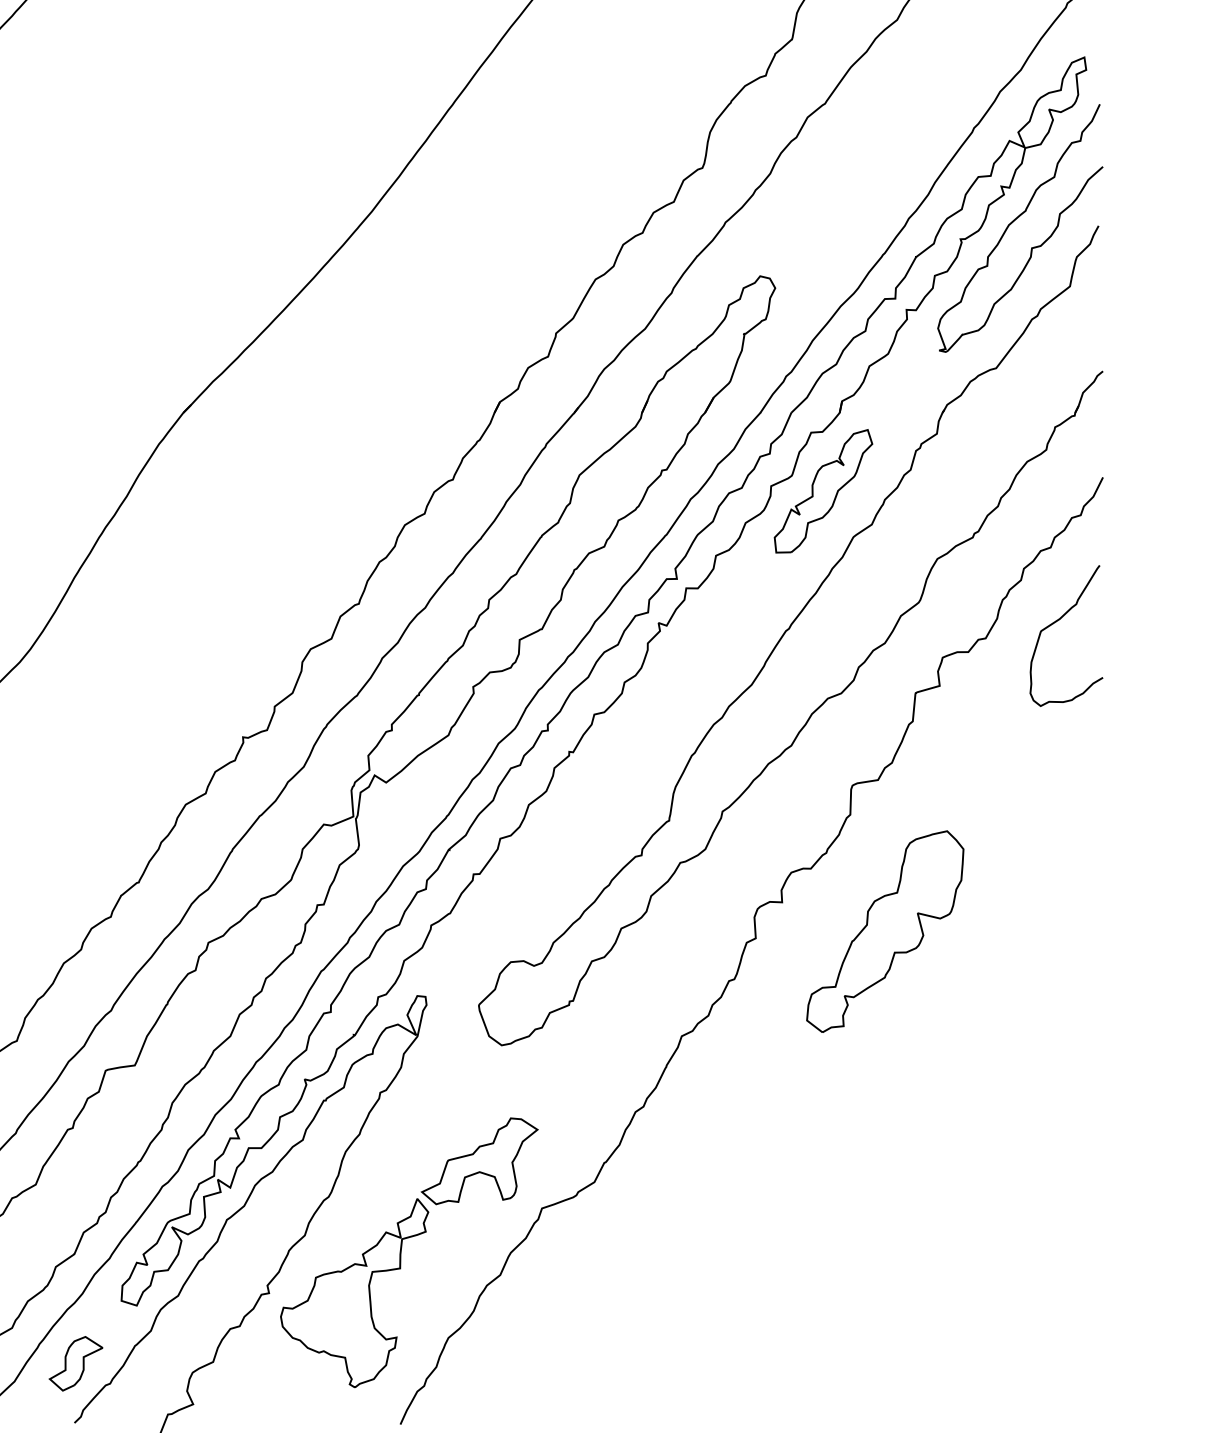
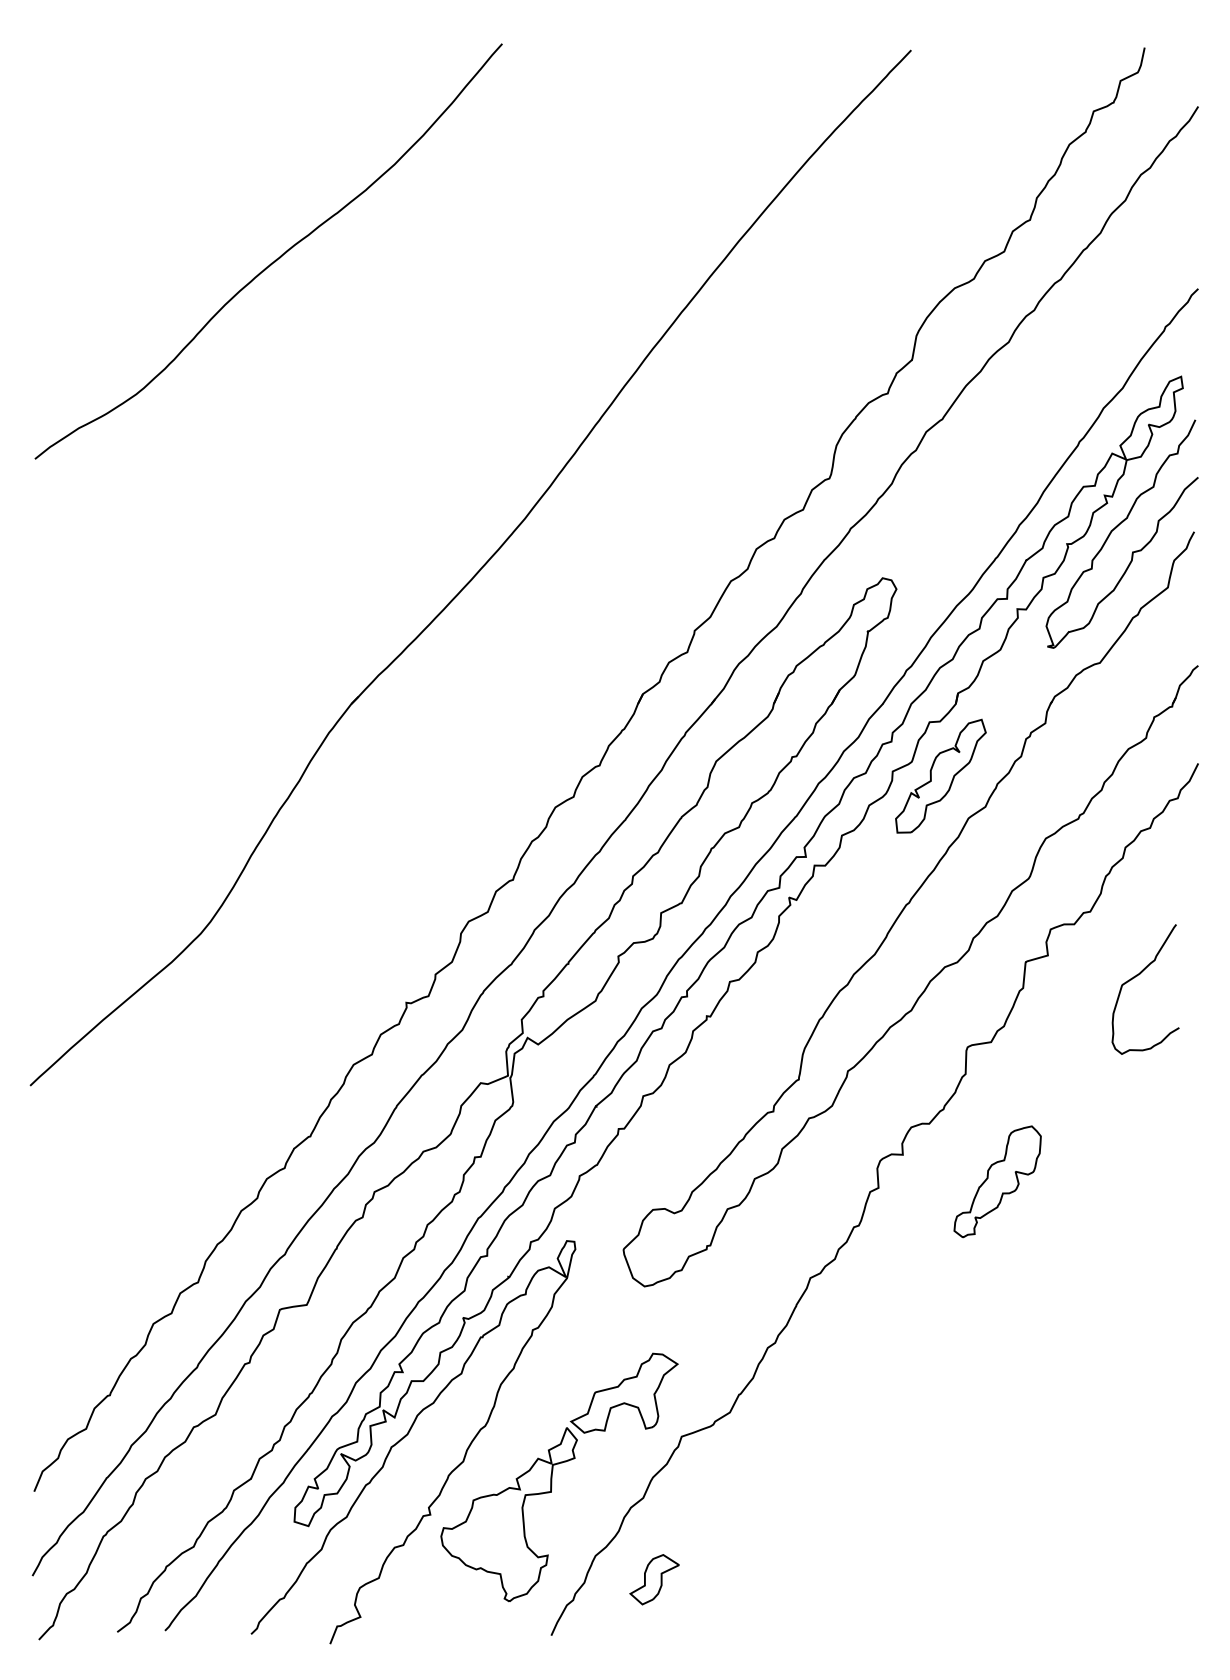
curve: (1057, 621) -> (1137, 976), moved
part: (884, 931) -> (997, 1181), size x0.6
part: (75, 1363) -> (654, 1579), moved

